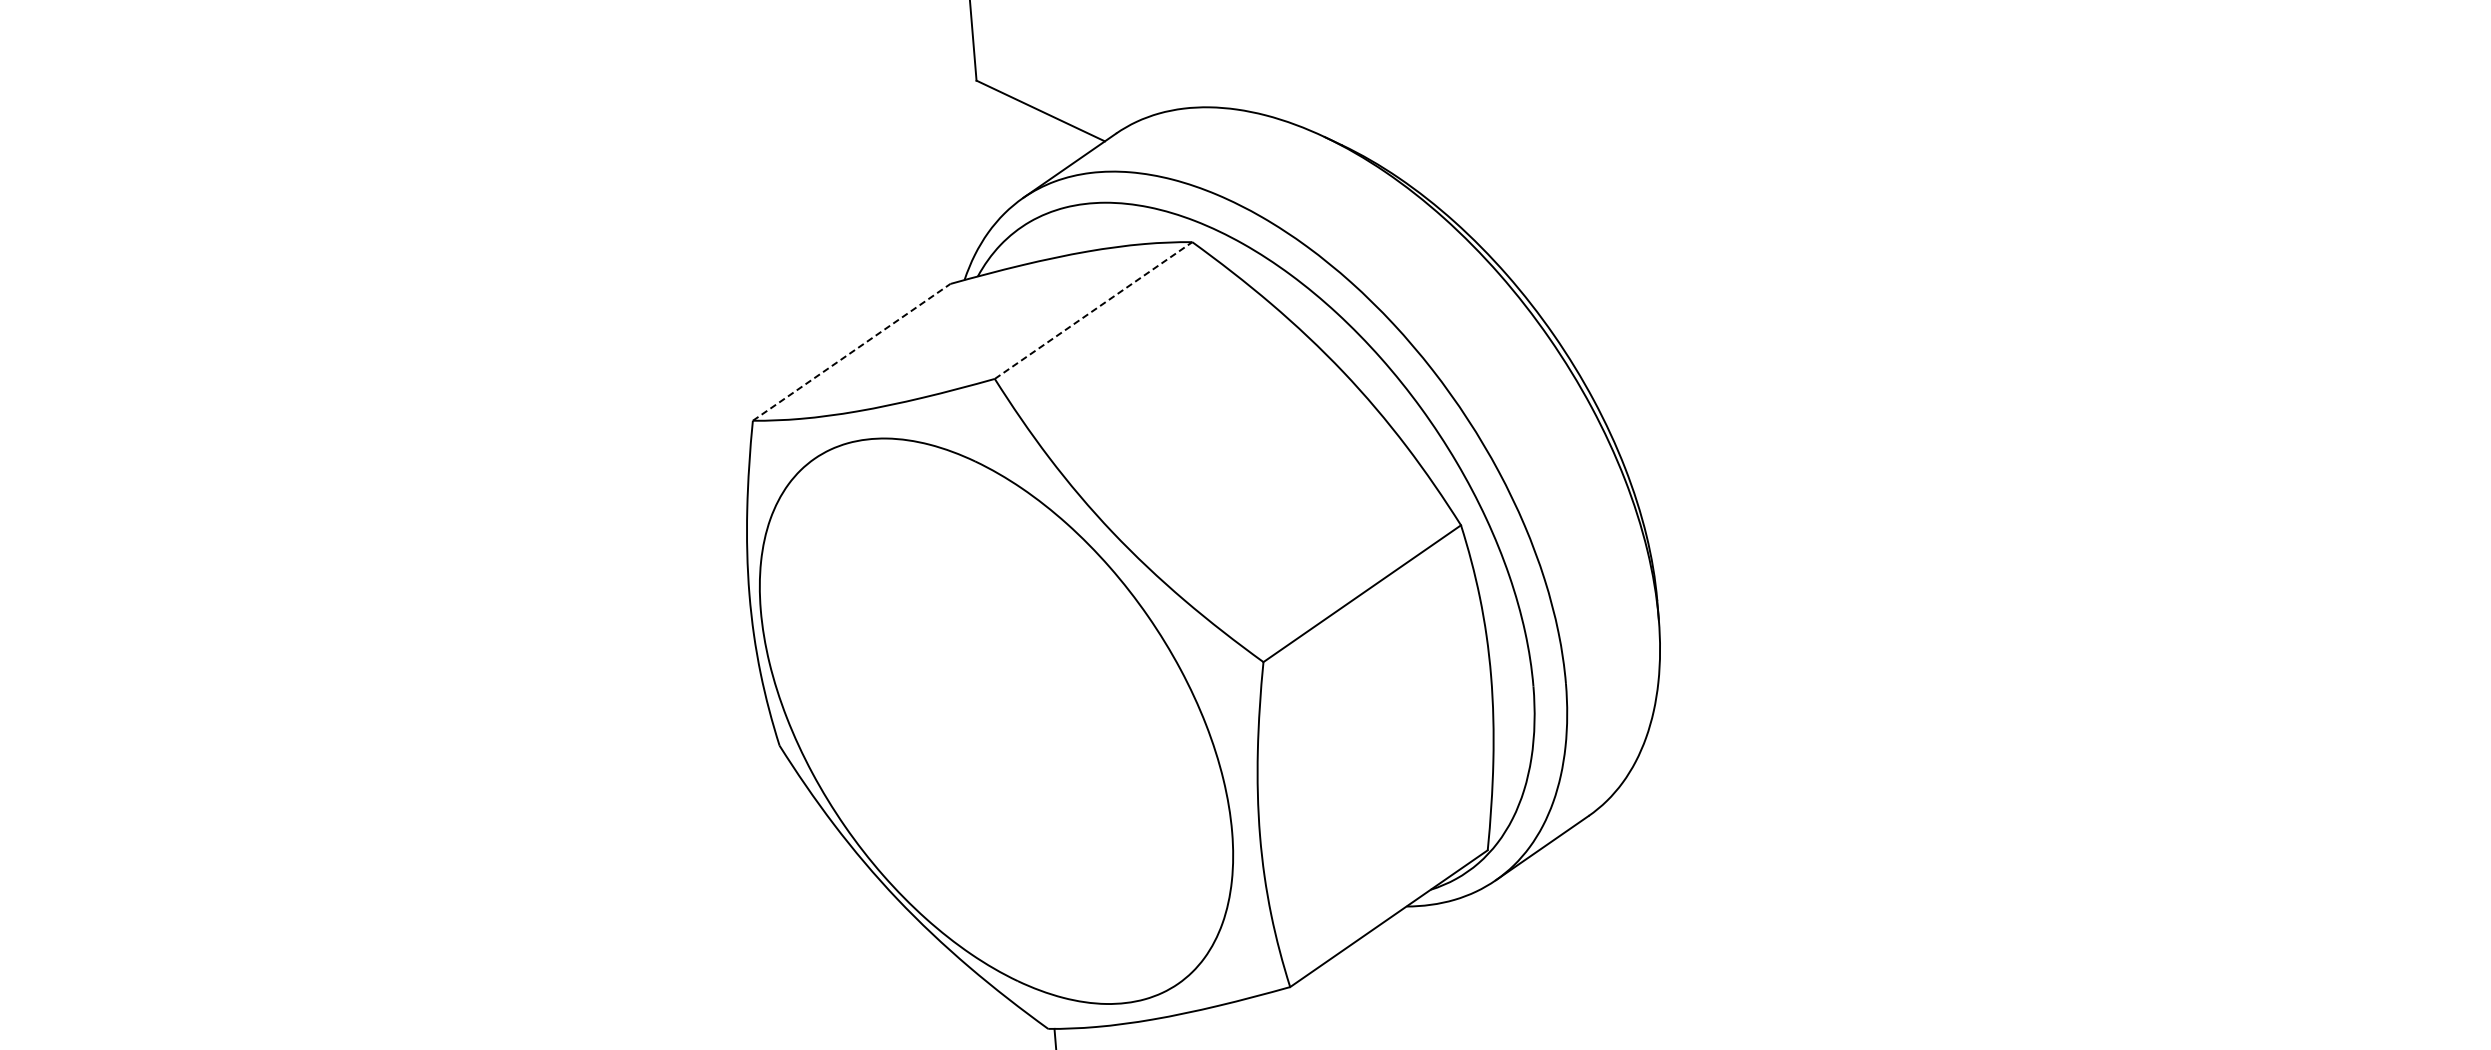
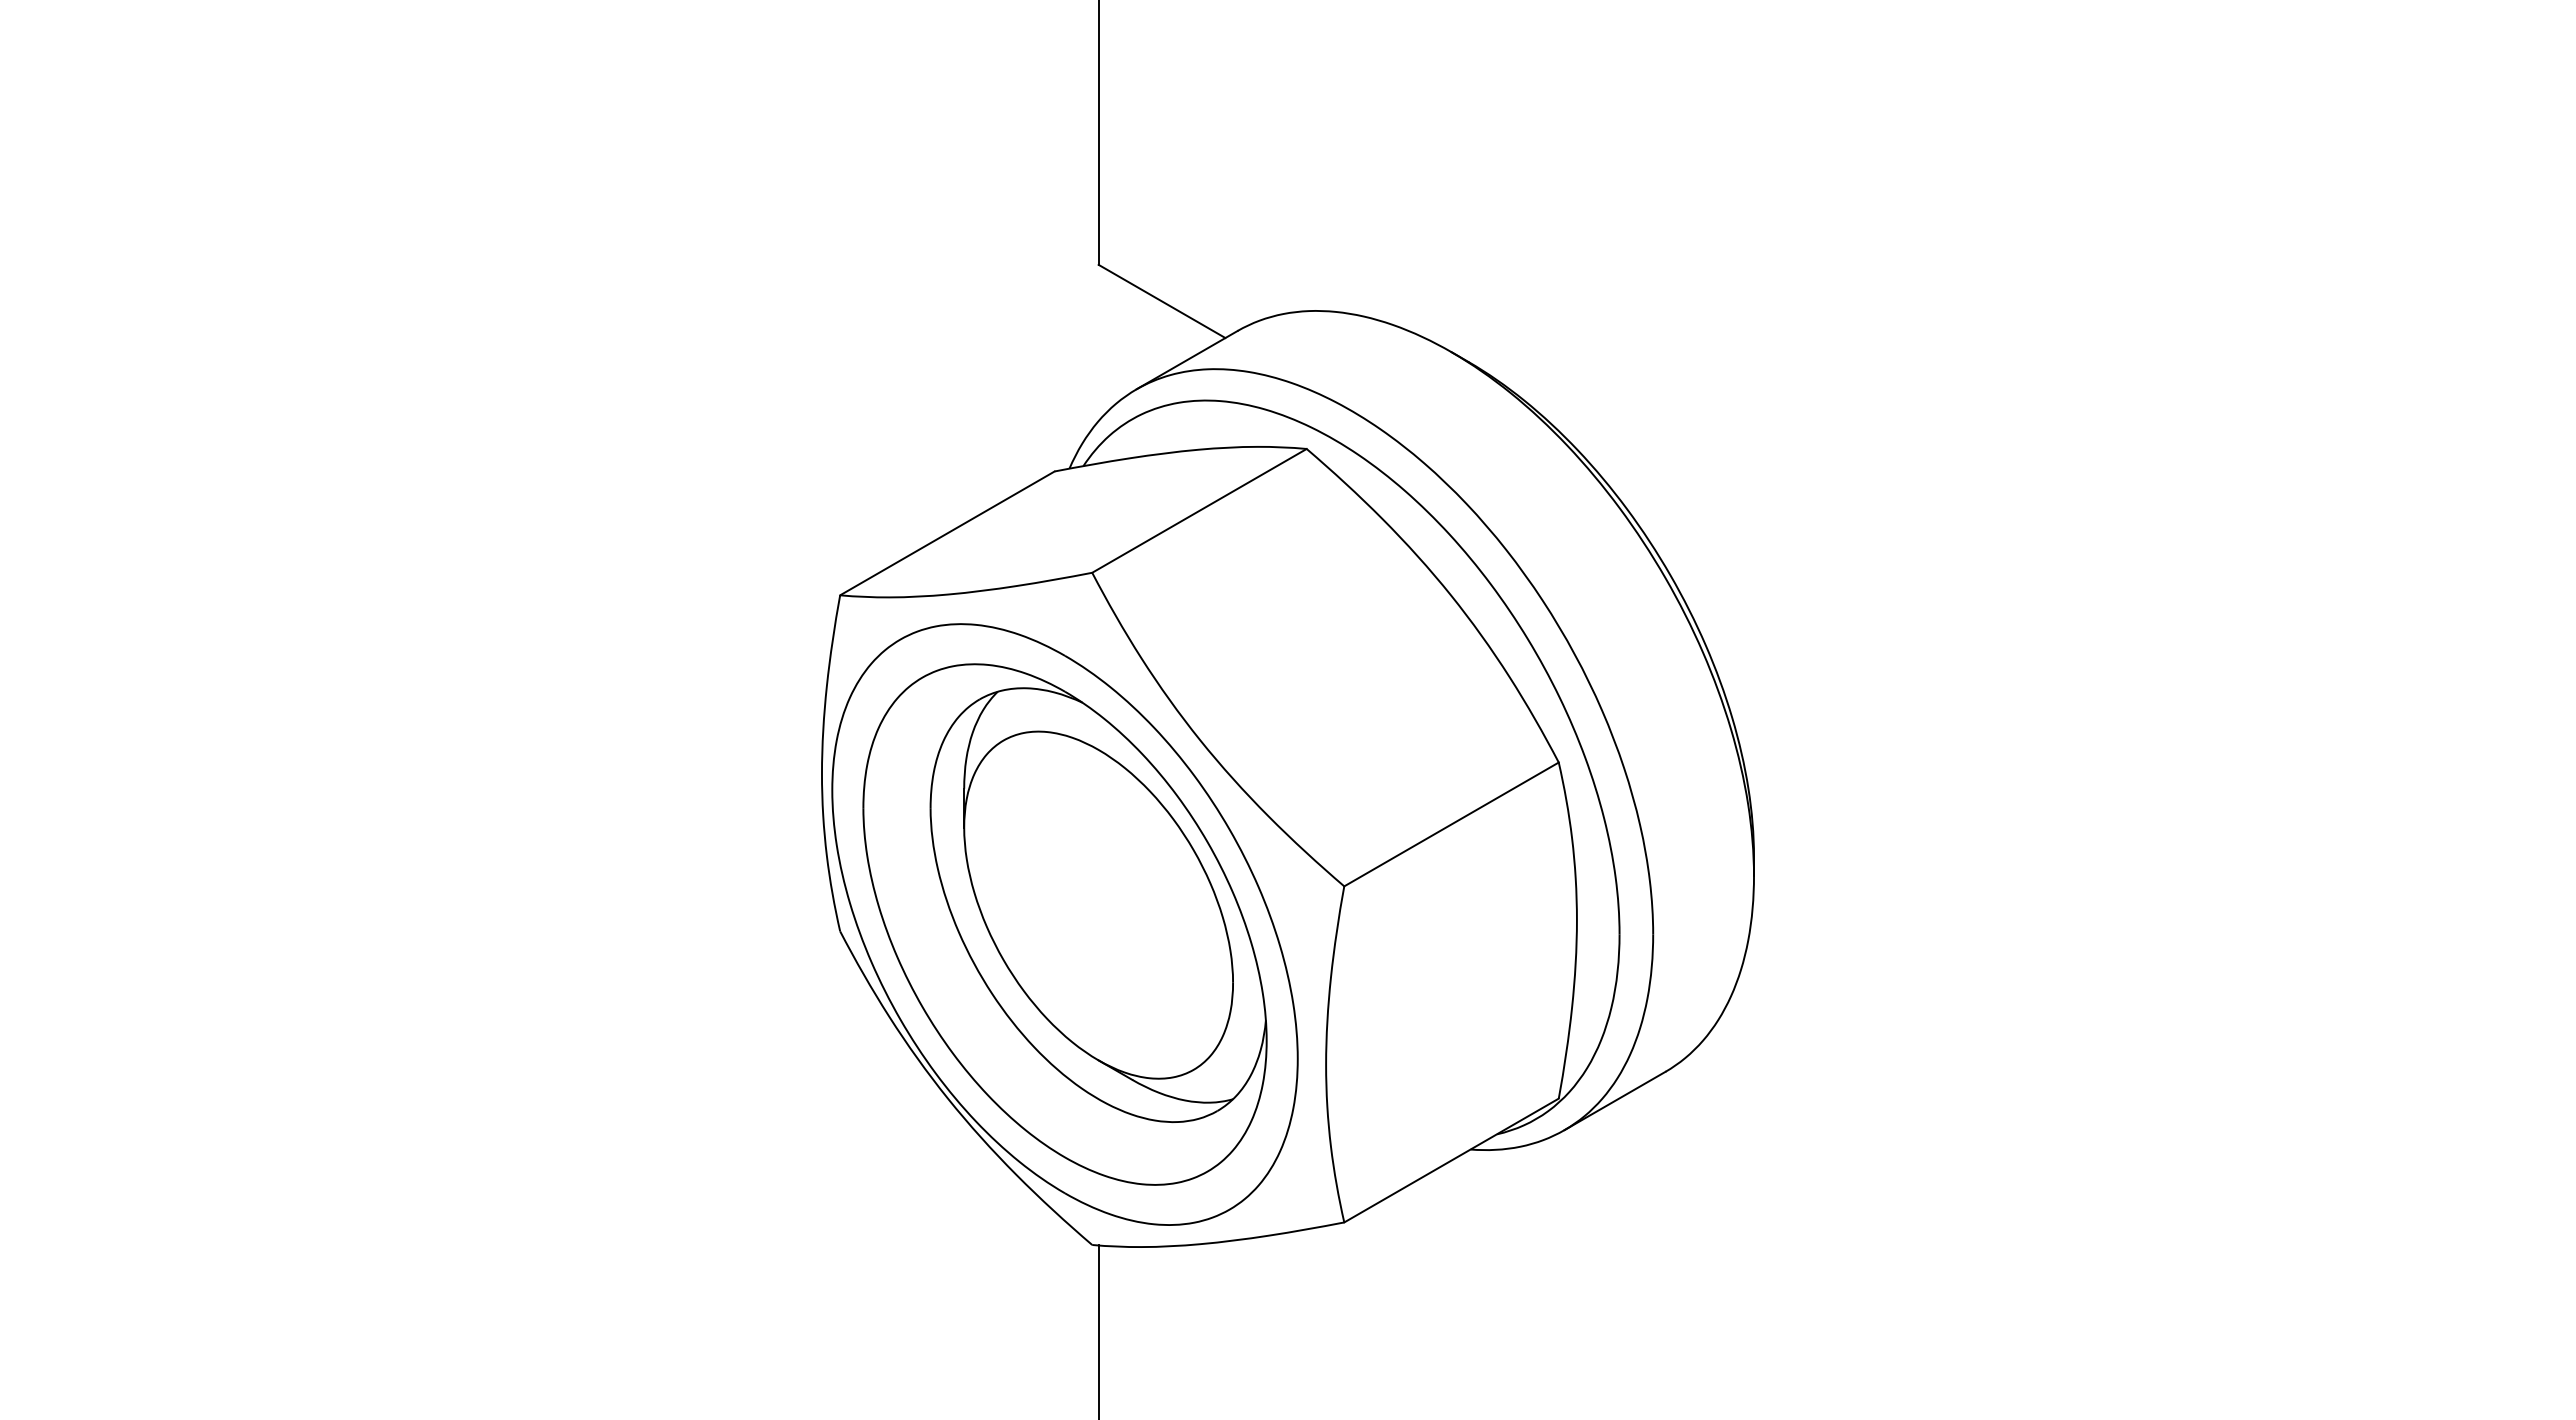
line: (1093, 310) -> (1199, 510), dashed -> solid
line: (851, 352) -> (947, 533), dashed -> solid
part: (995, 721) -> (1064, 924), added

